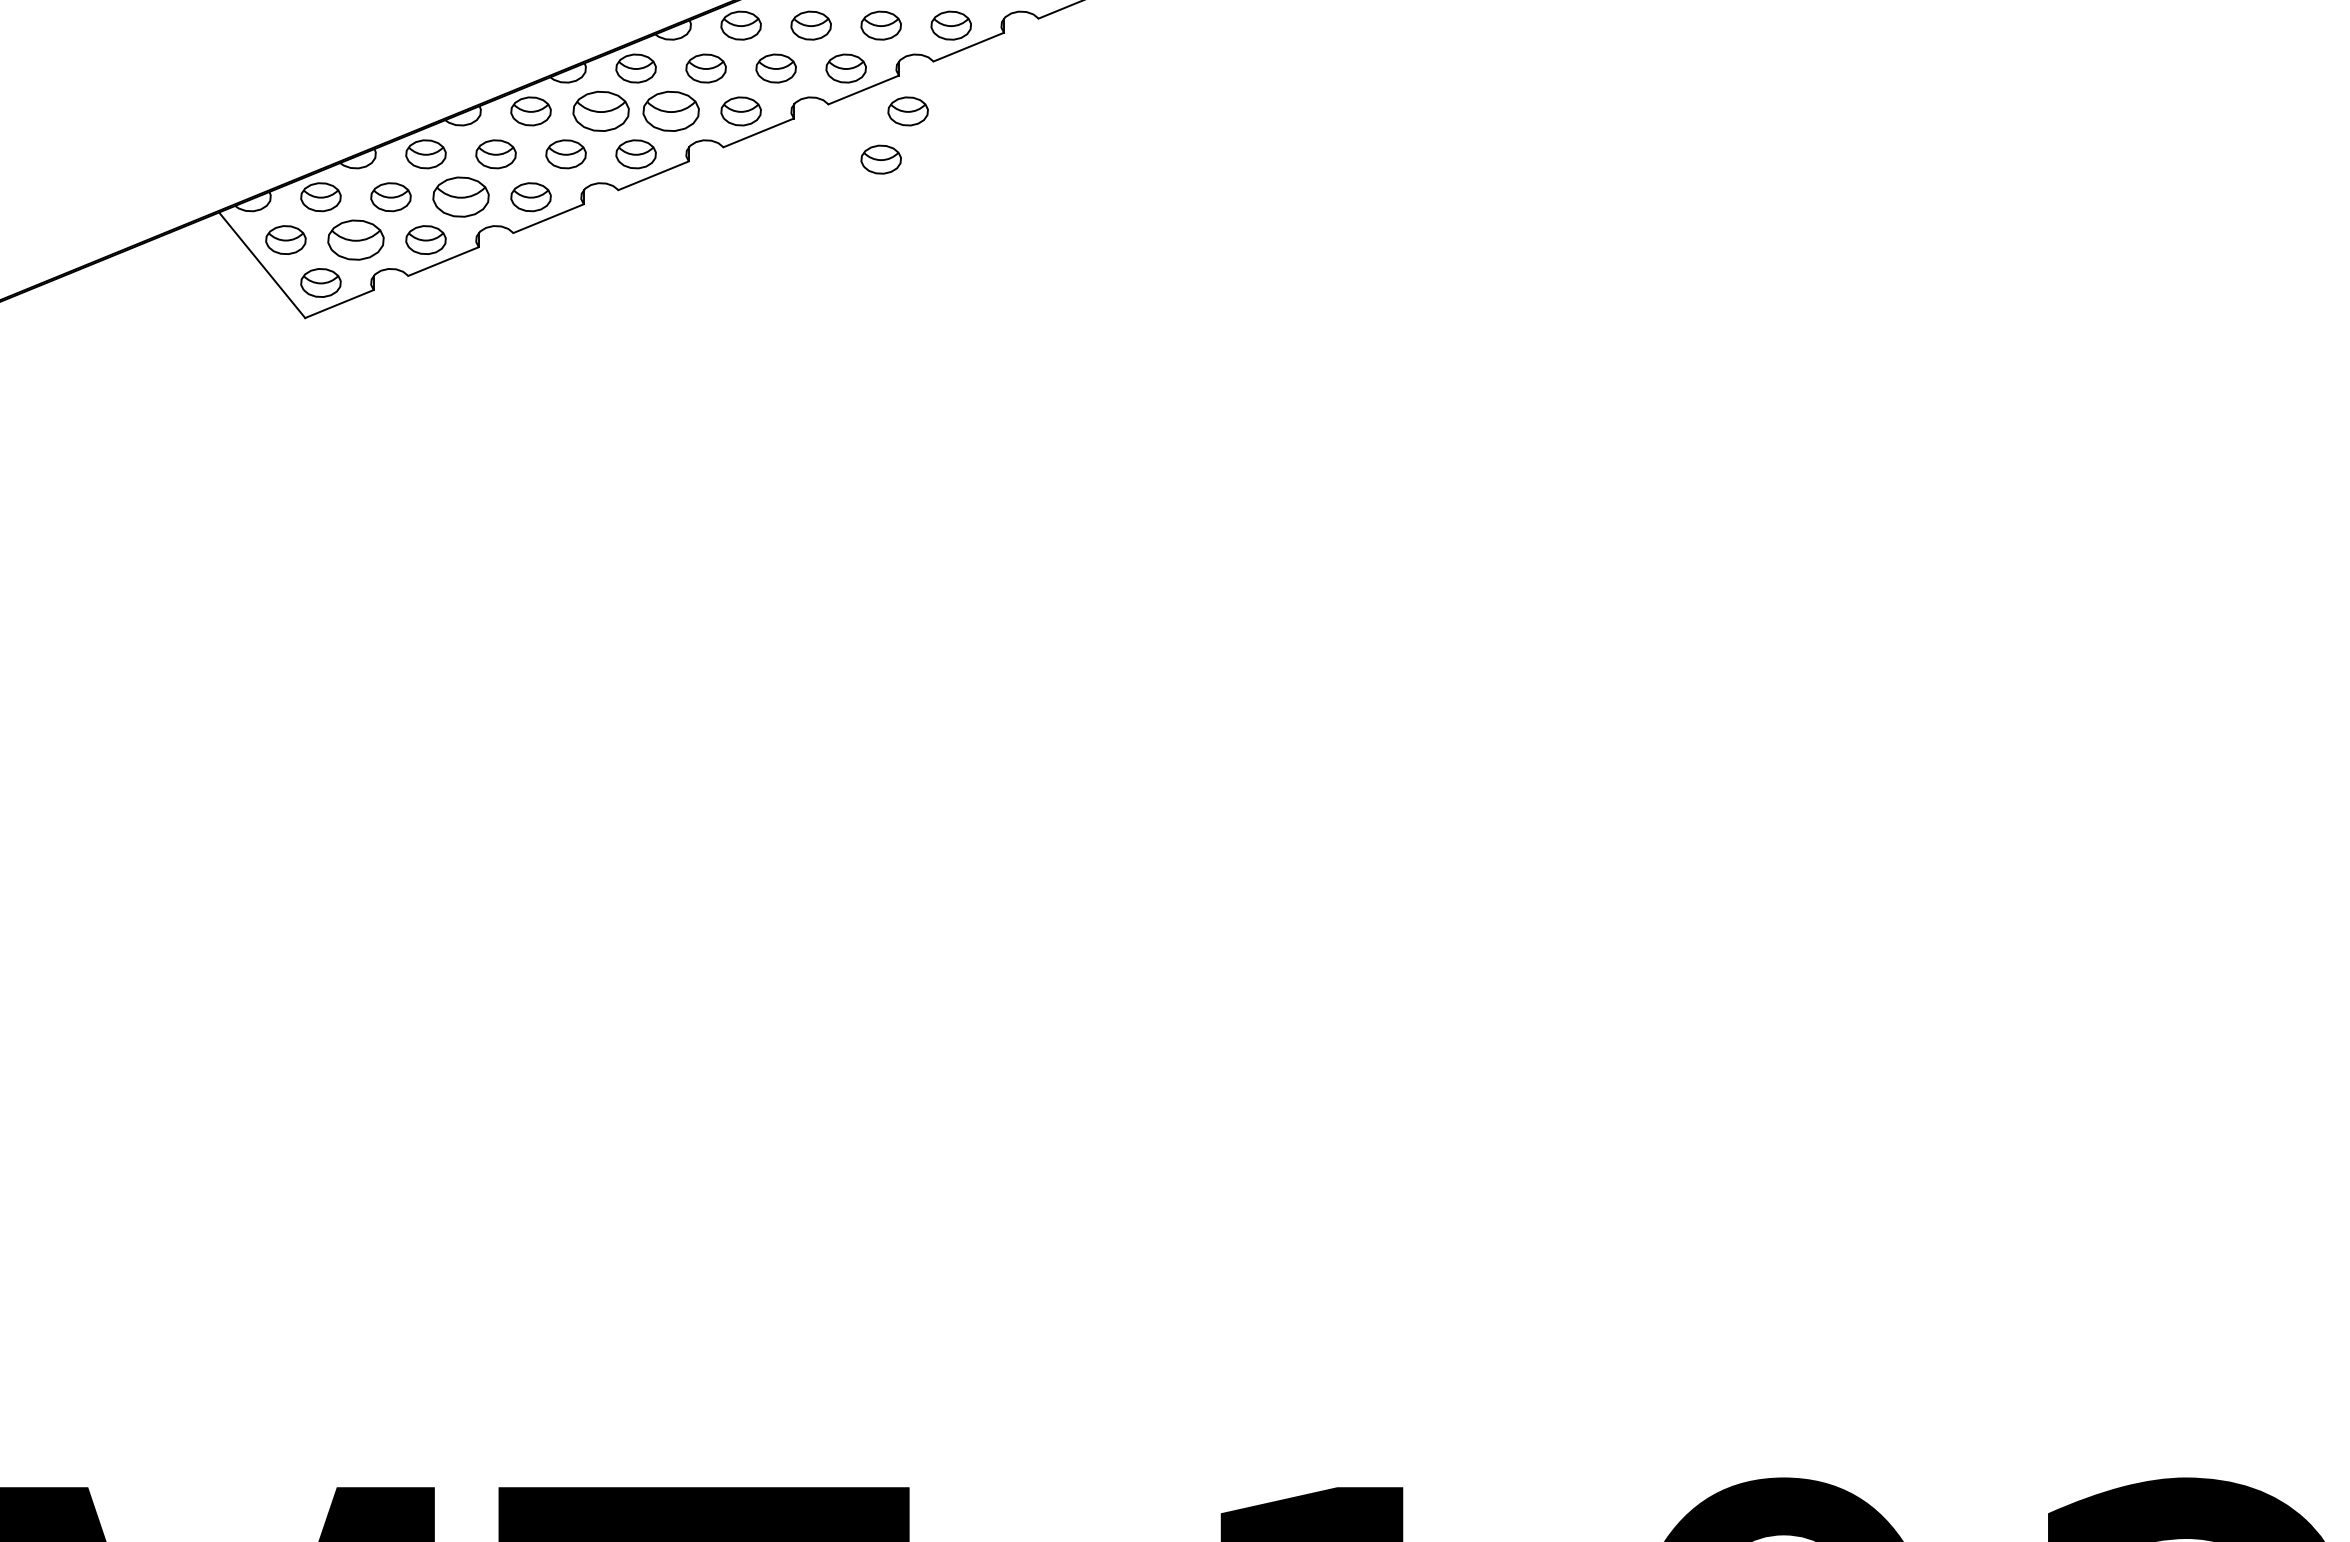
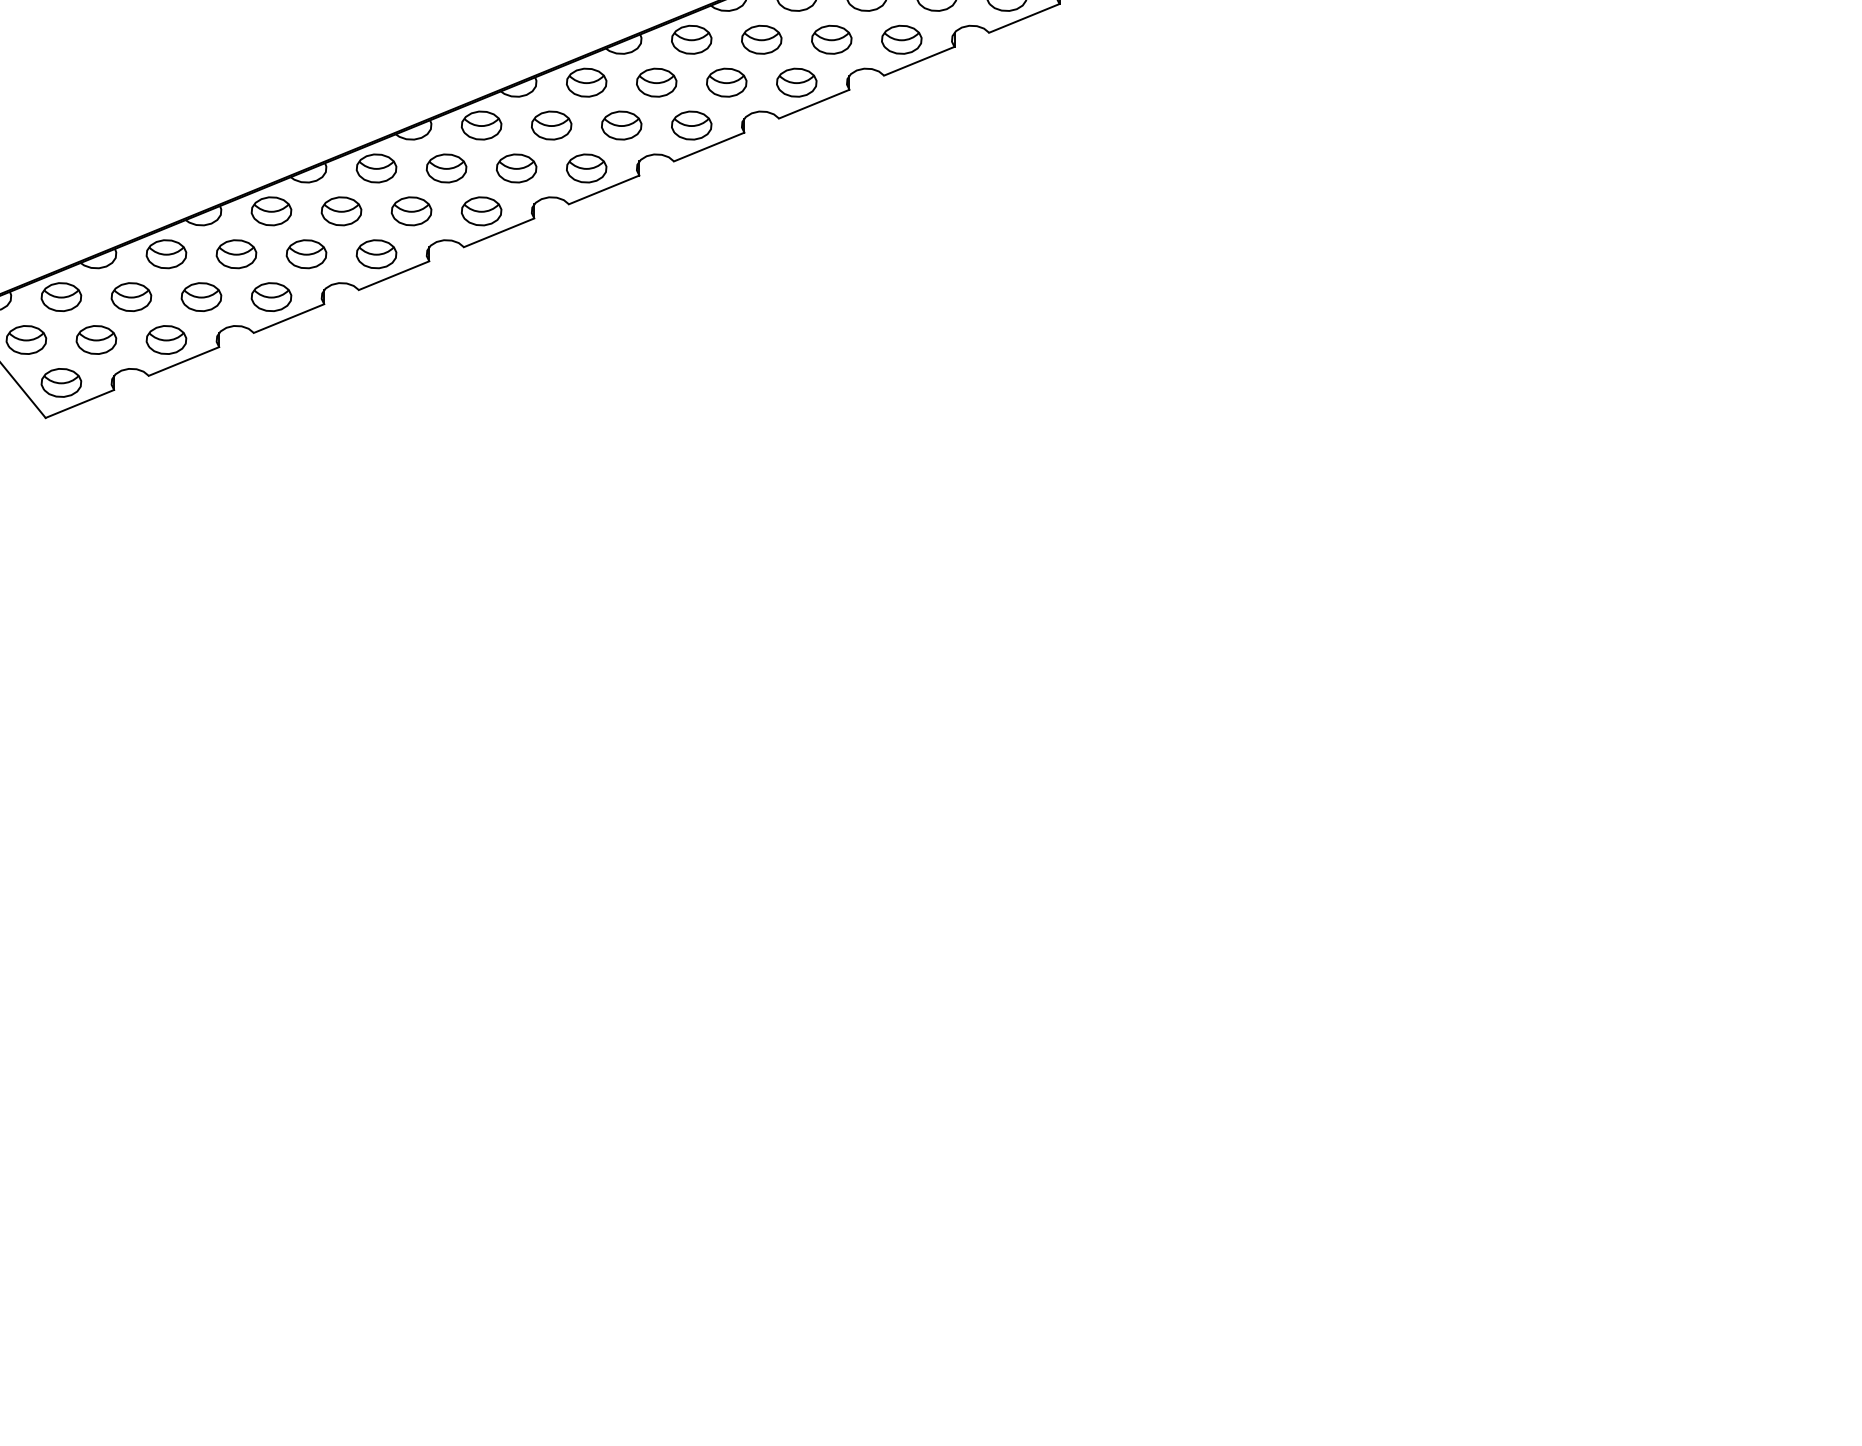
part: (600, 111) -> (340, 211), size x0.71
part: (670, 111) -> (410, 211), size x0.71
part: (907, 111) -> (647, 211), removed
part: (880, 159) -> (620, 259), removed
part: (460, 197) -> (200, 297), size x0.71
part: (355, 239) -> (95, 339), size x0.71

